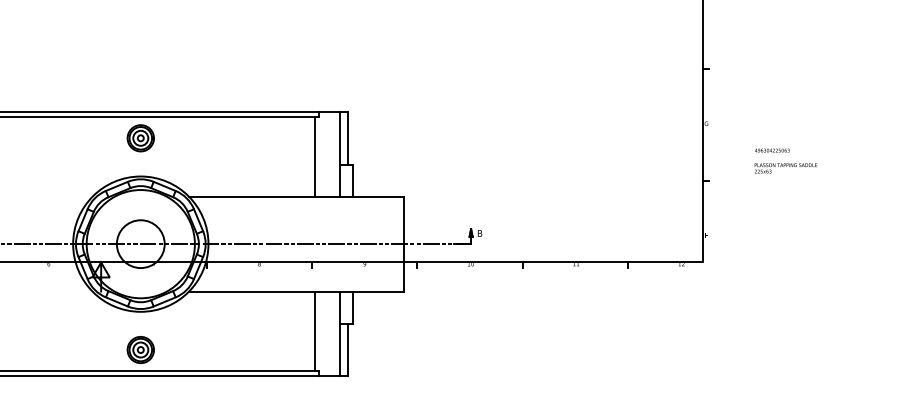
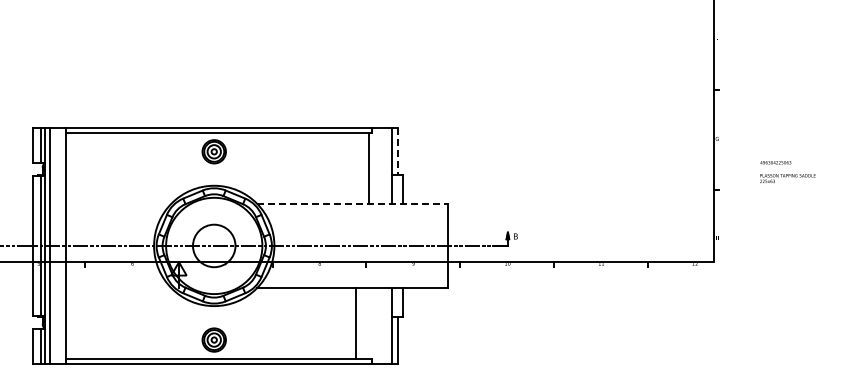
line: (348, 137) -> (398, 151), solid -> dashed
line: (296, 196) -> (352, 203), solid -> dashed
line: (315, 331) -> (356, 323), moved

